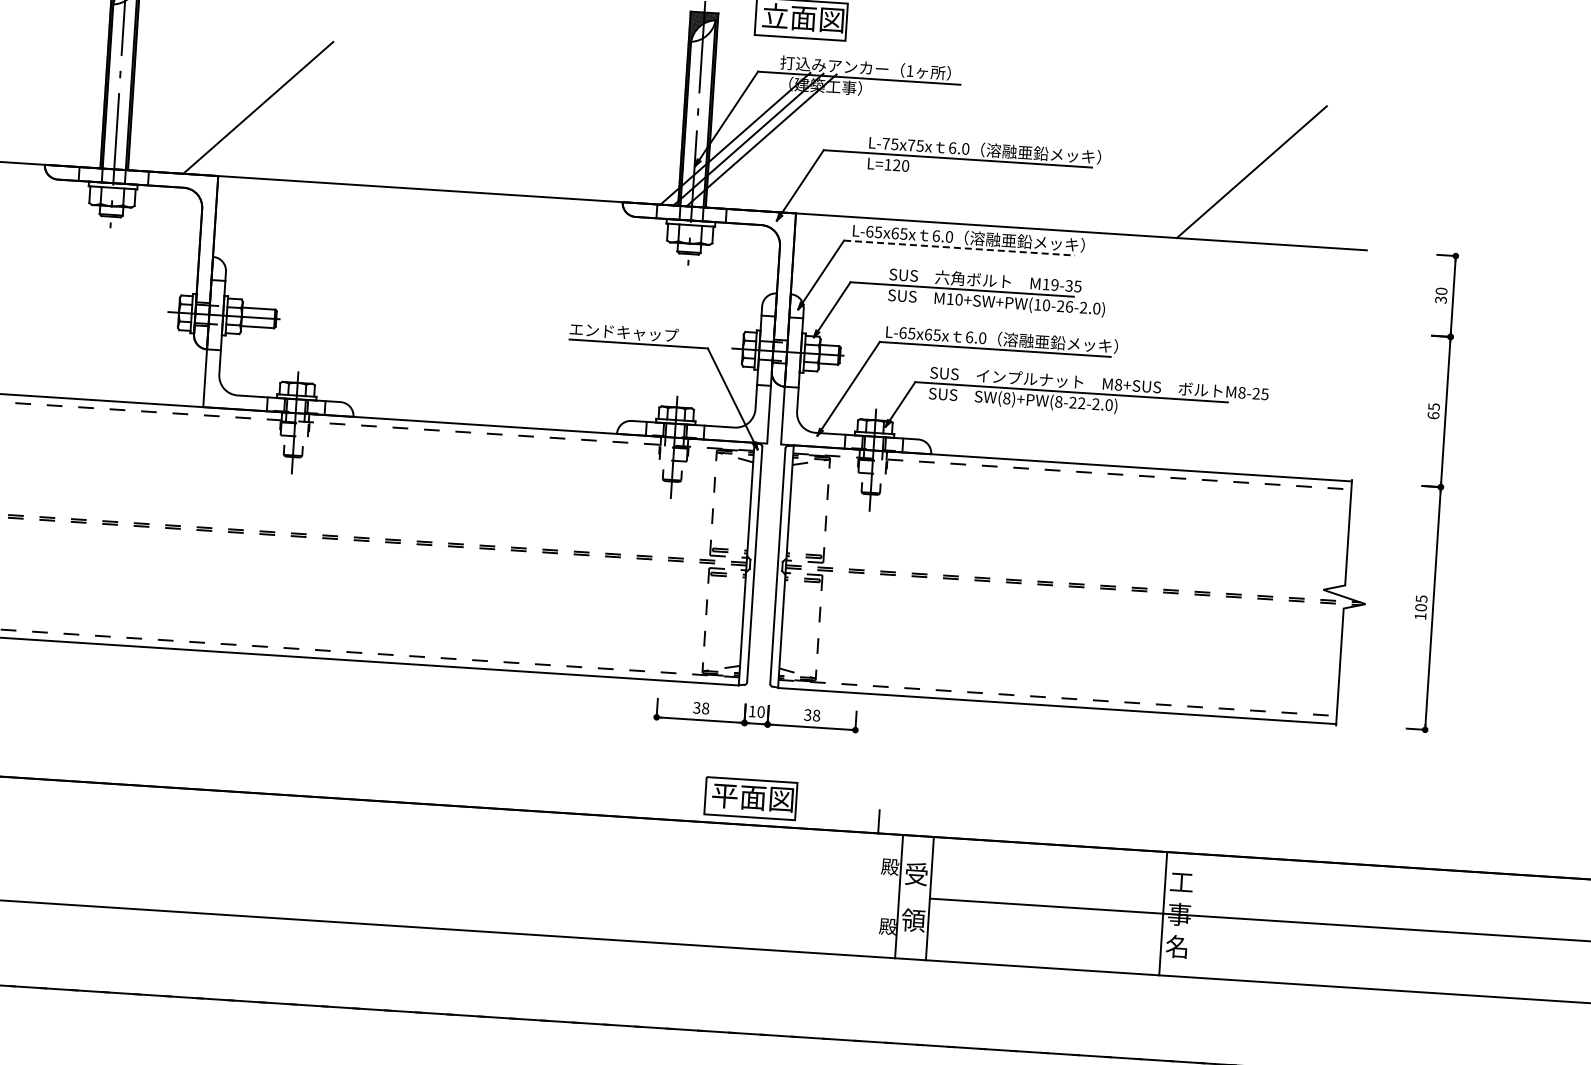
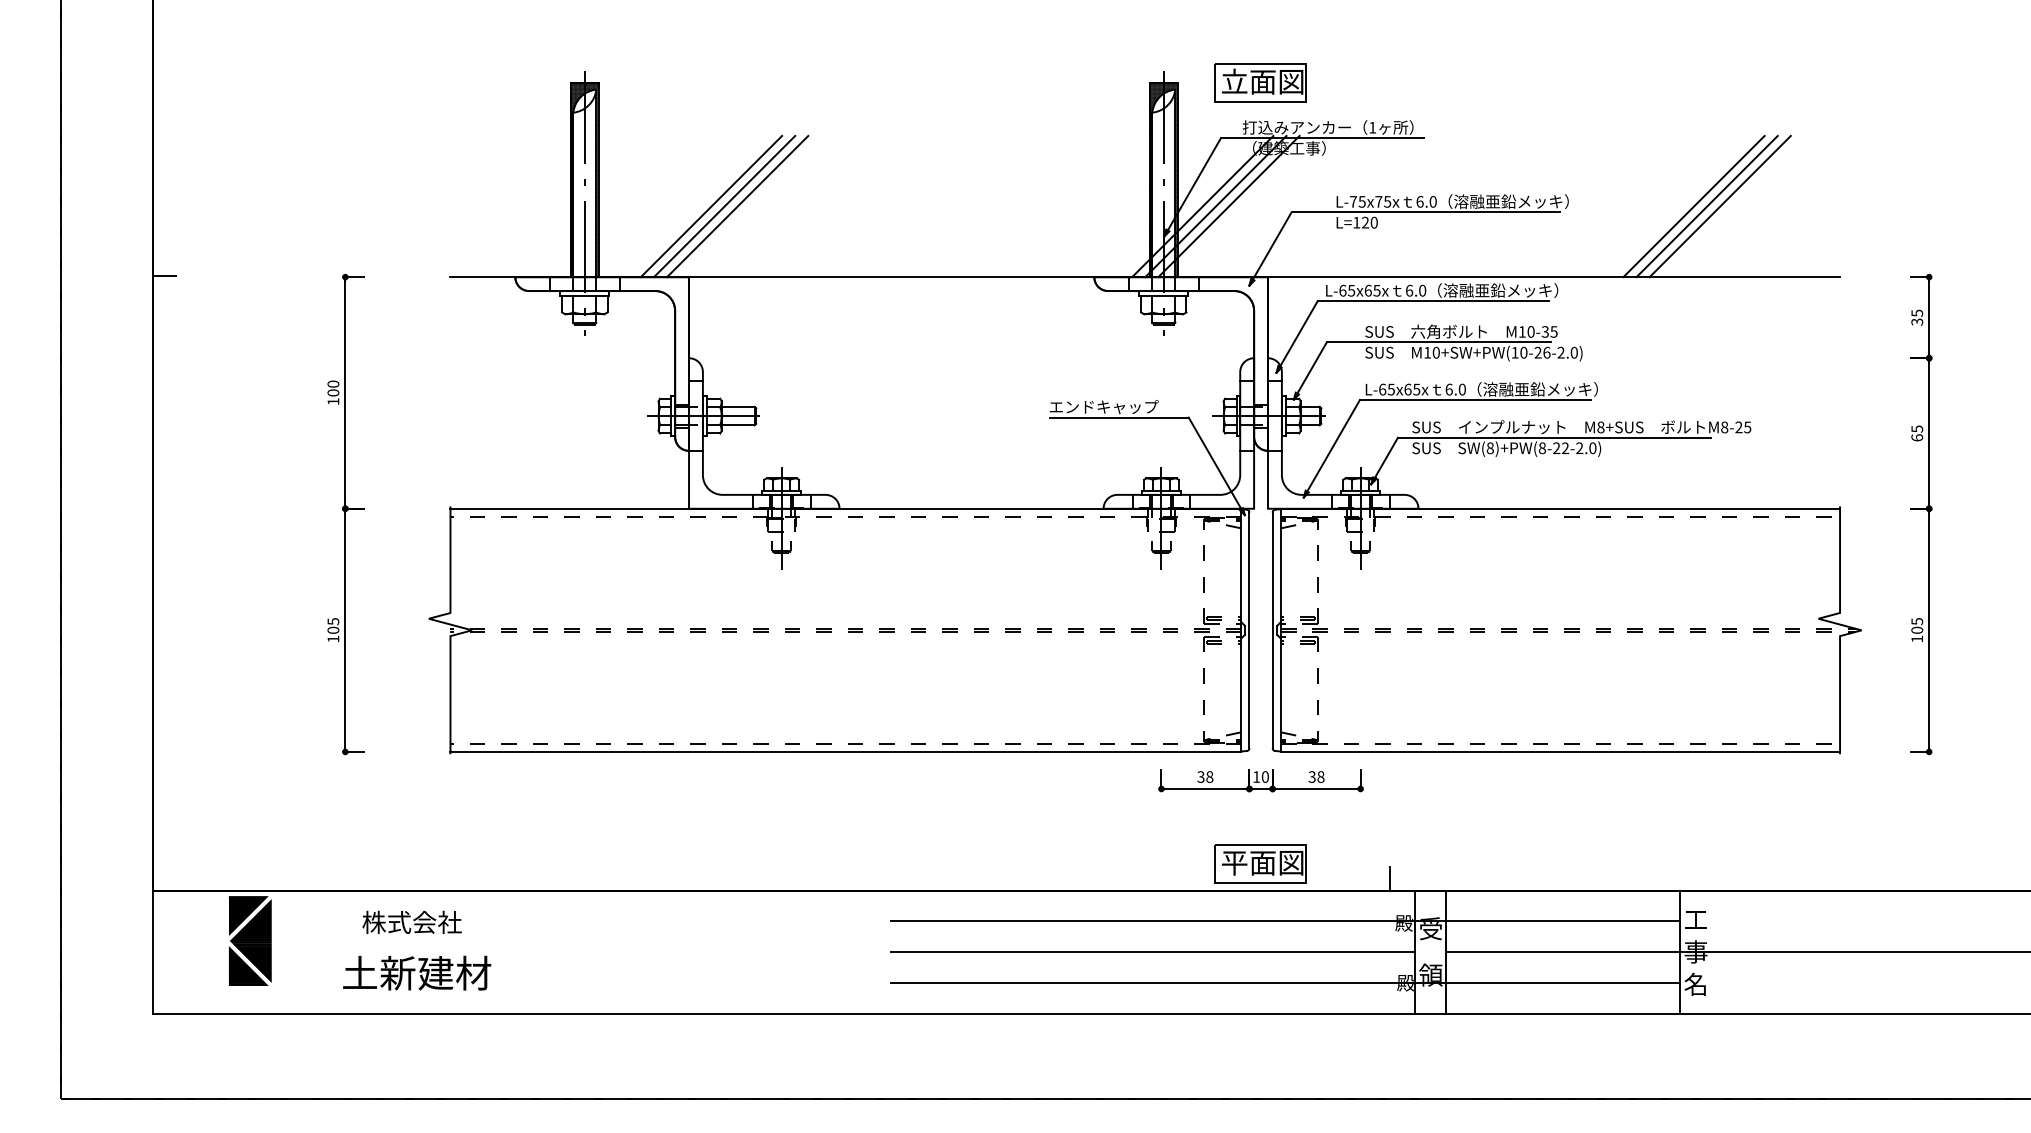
line: (245, 106) -> (711, 206), added
line: (271, 108) -> (737, 206), added
line: (1225, 170) -> (1693, 206), added
line: (1238, 171) -> (1706, 206), added
line: (959, 248) -> (1433, 301), dashed -> solid
text: (1054, 284) -> (1530, 331), M19-35 -> M10-35
text: (1441, 290) -> (1917, 312), 30 -> 35
line: (770, 857) -> (1284, 921), added
line: (637, 879) -> (1152, 952), added
line: (766, 919) -> (1284, 983), added

